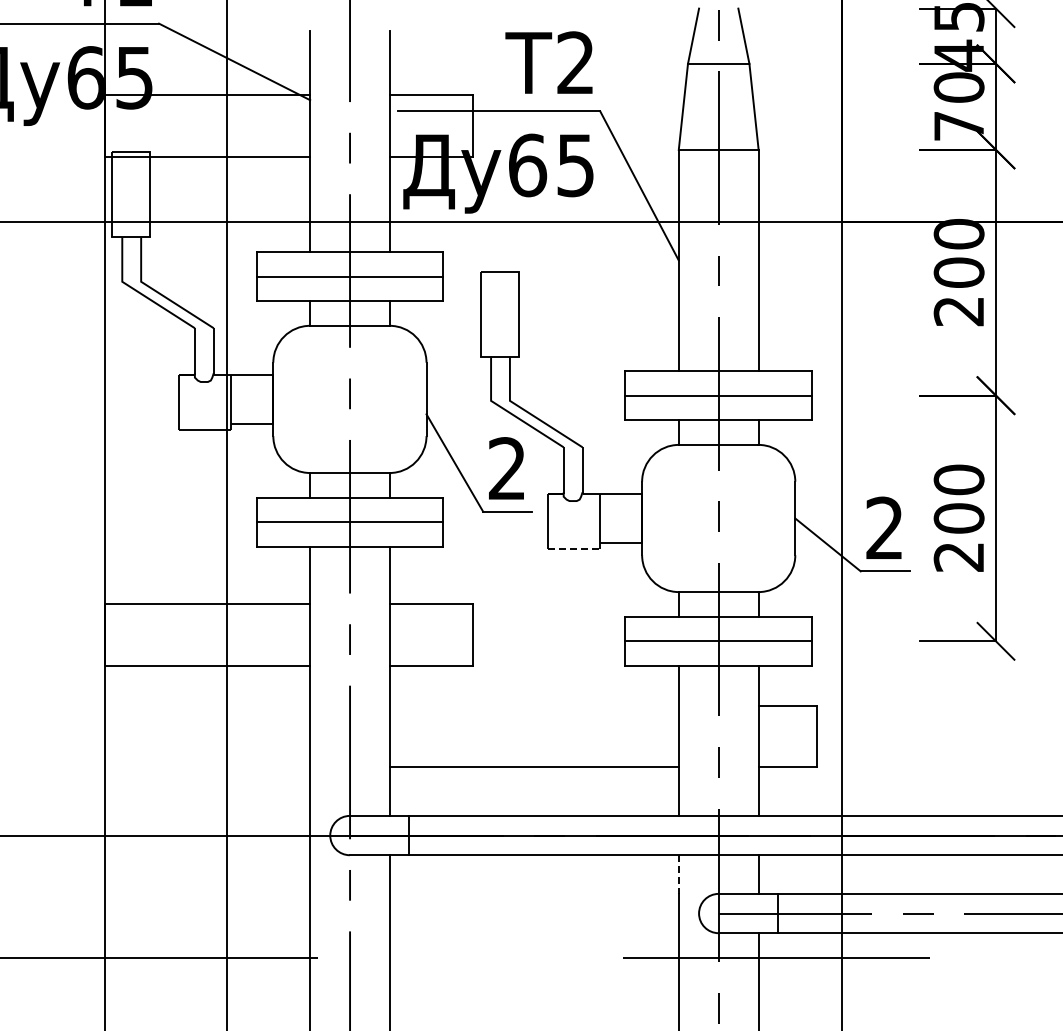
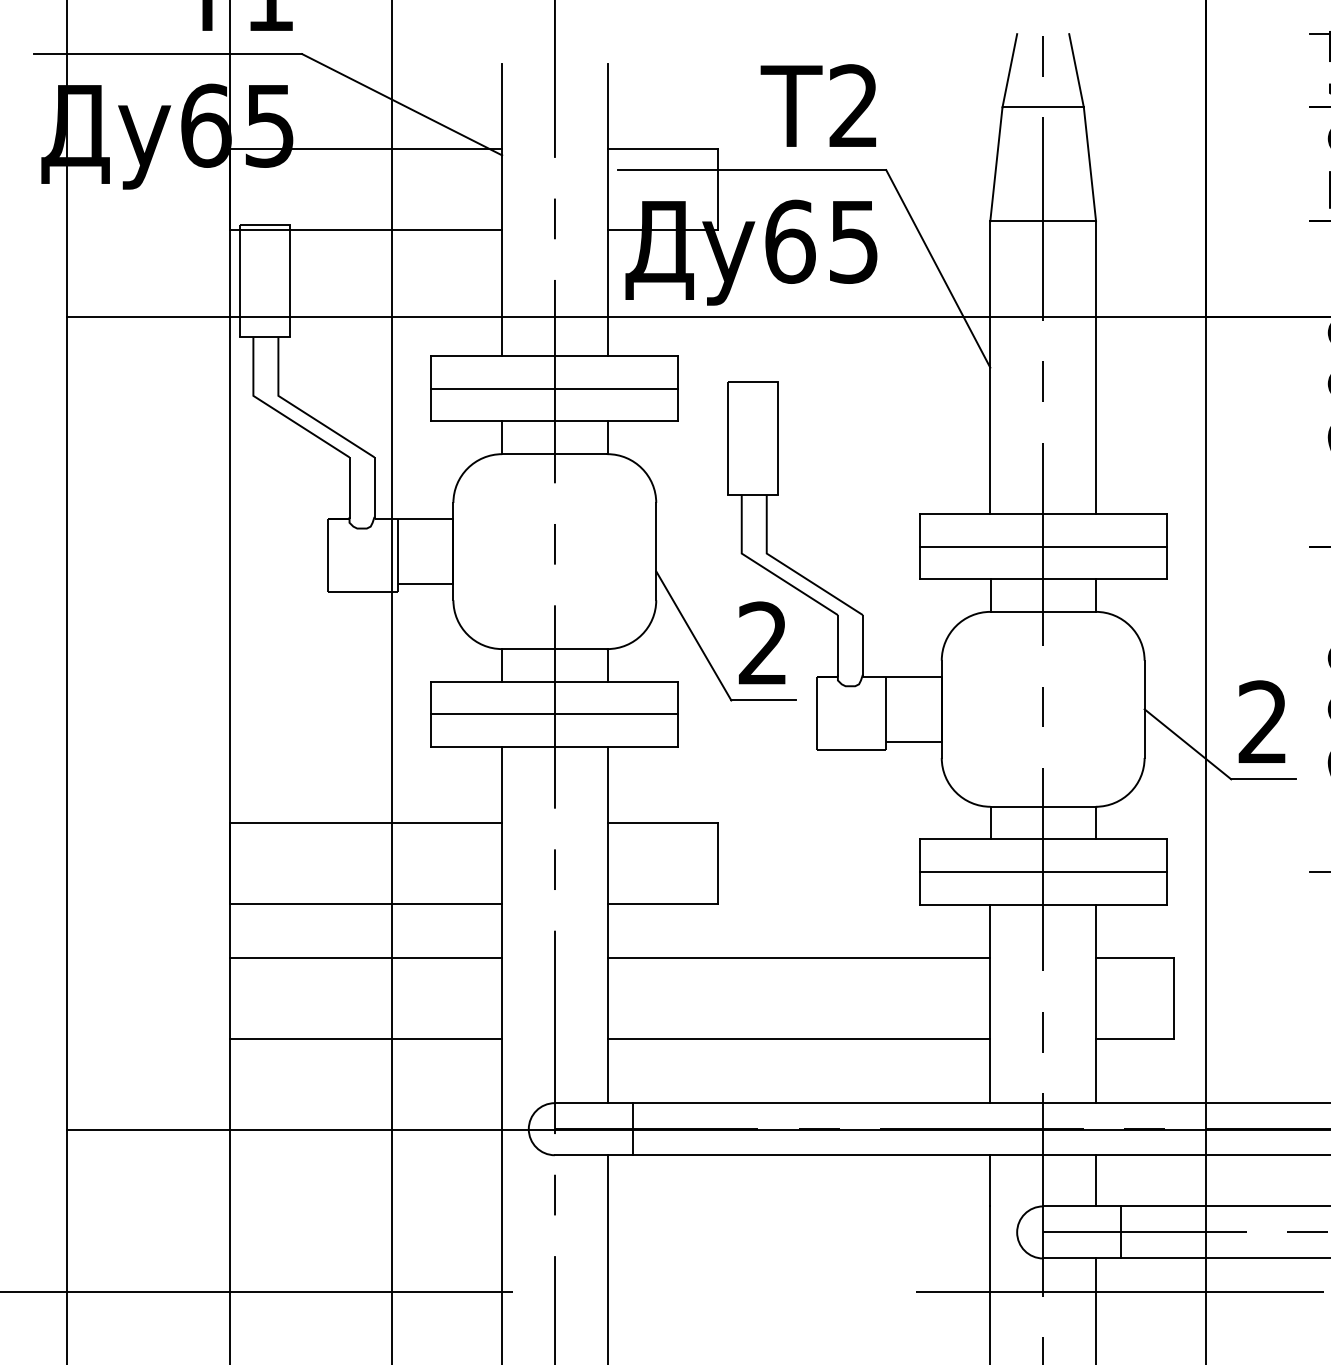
line: (574, 549) -> (852, 750), dashed -> solid
line: (206, 706) -> (364, 958), added
line: (533, 706) -> (797, 958), added
line: (206, 767) -> (364, 1039), added
line: (678, 875) -> (989, 1182), dashed -> solid

